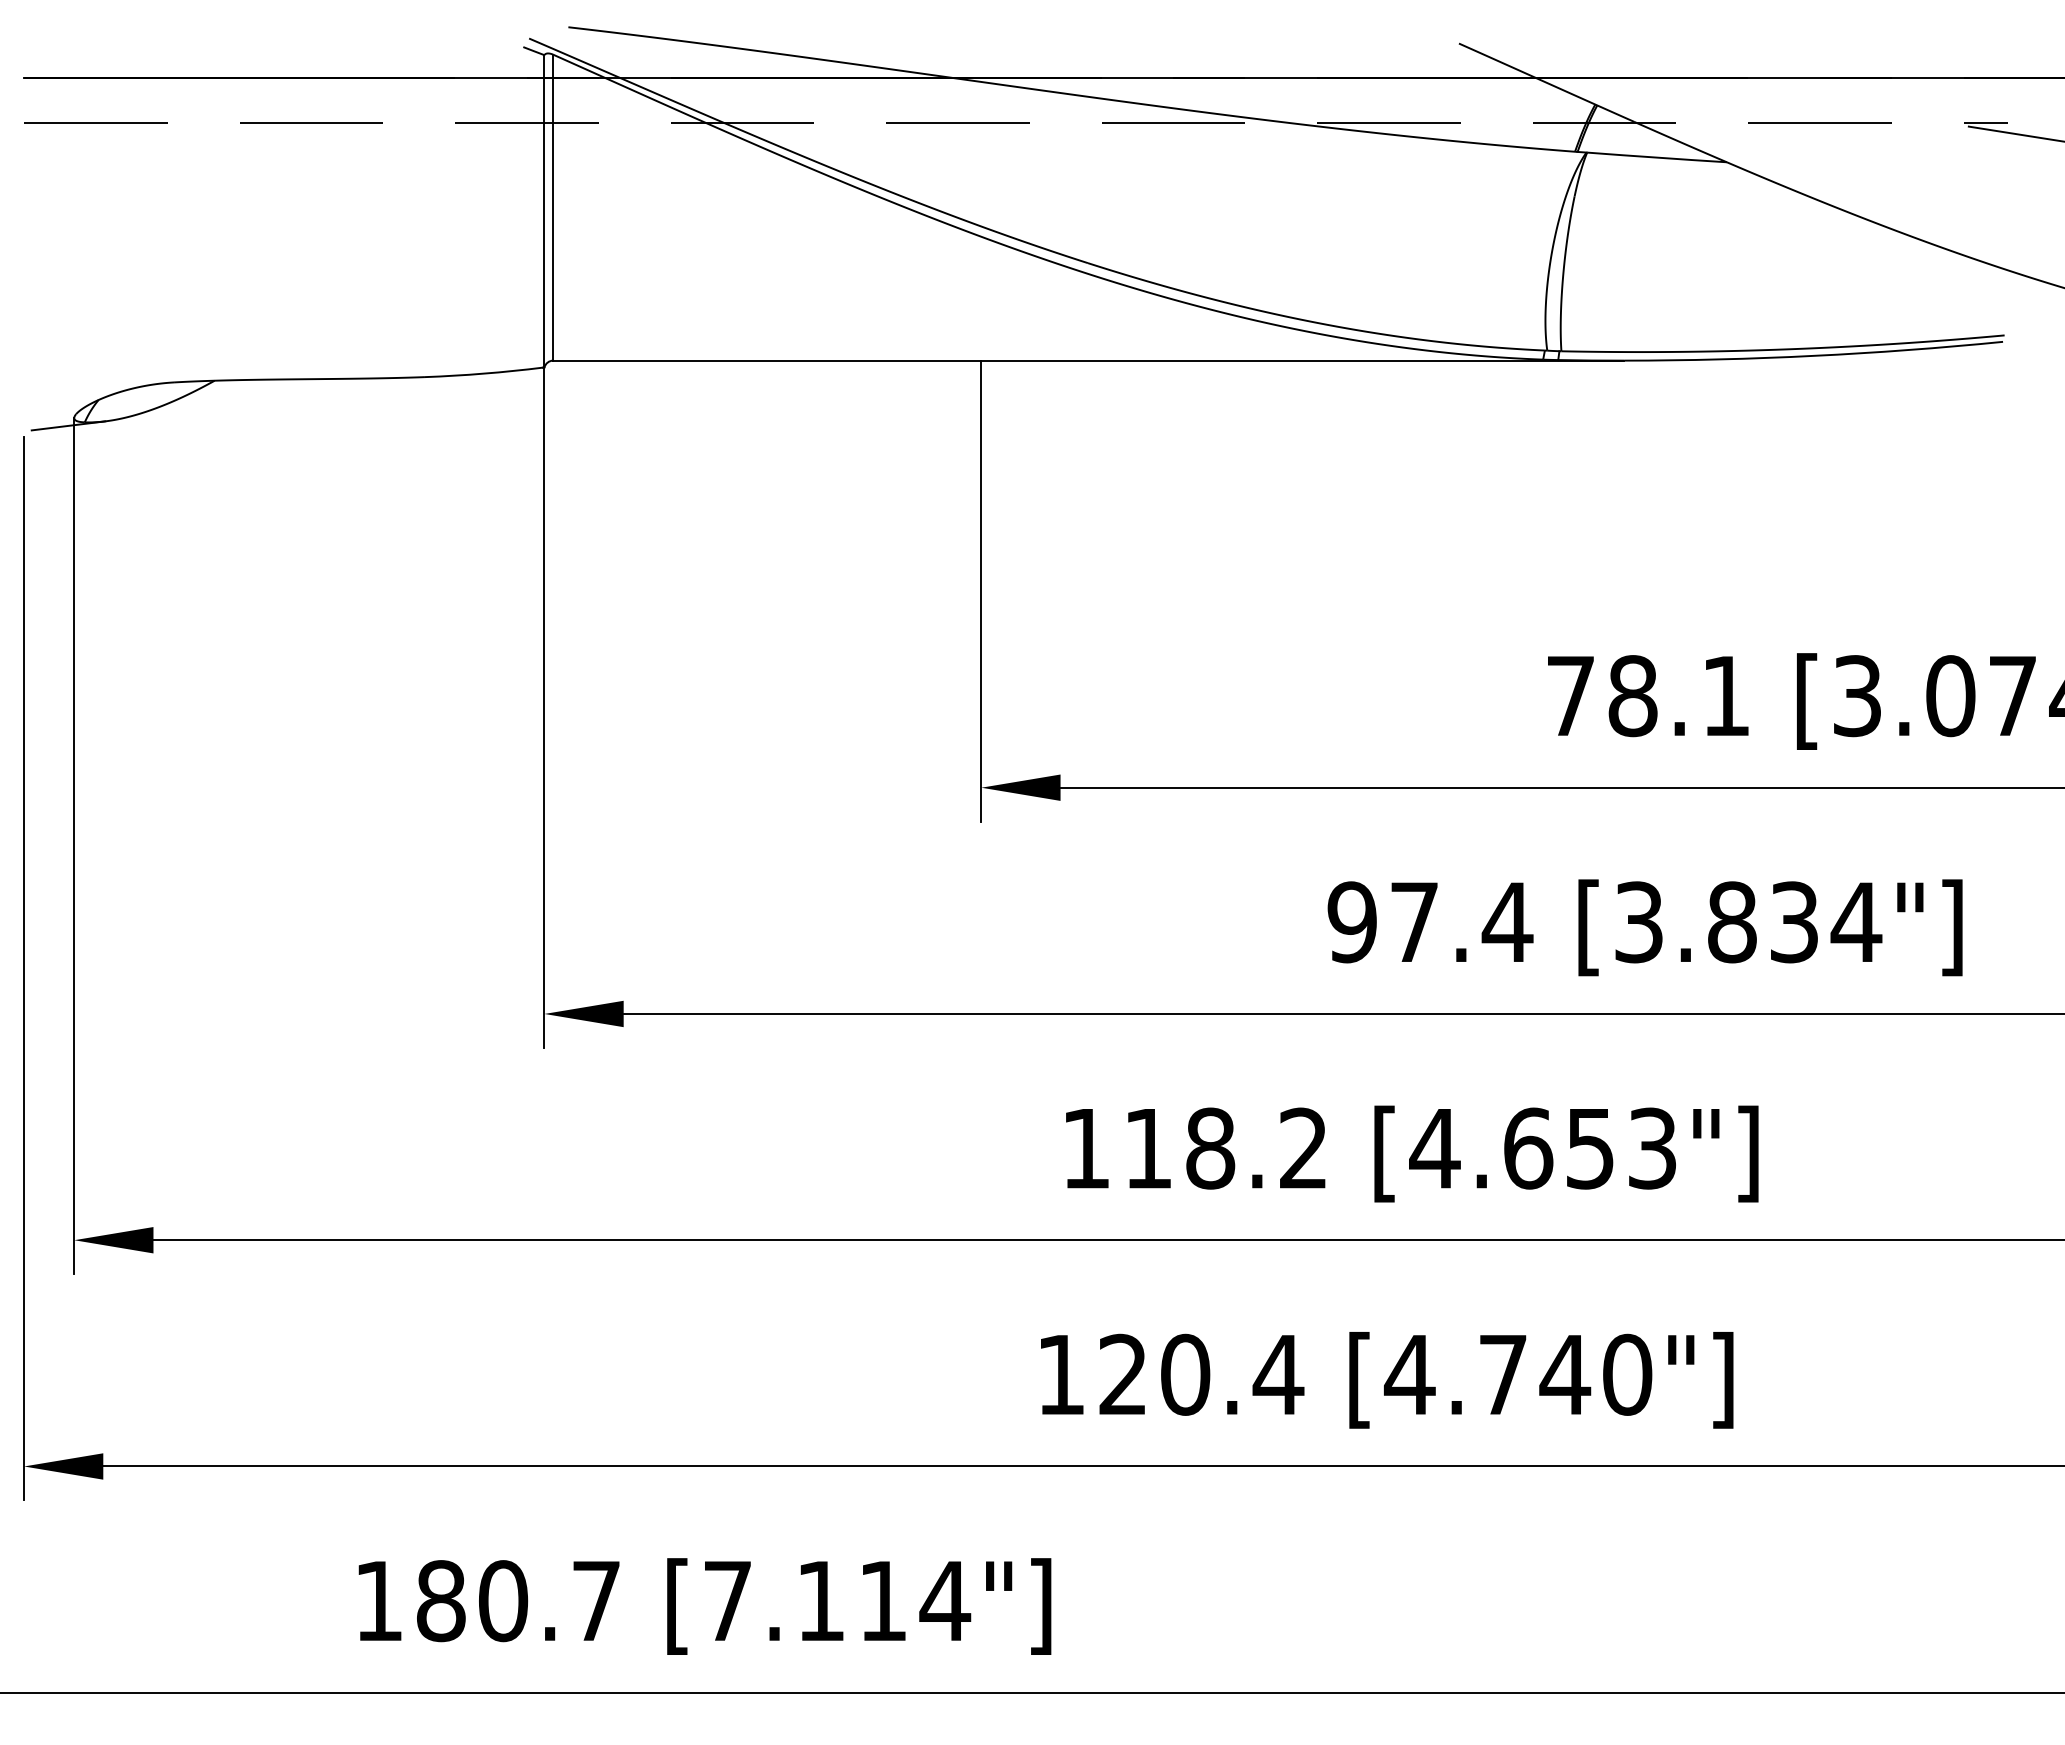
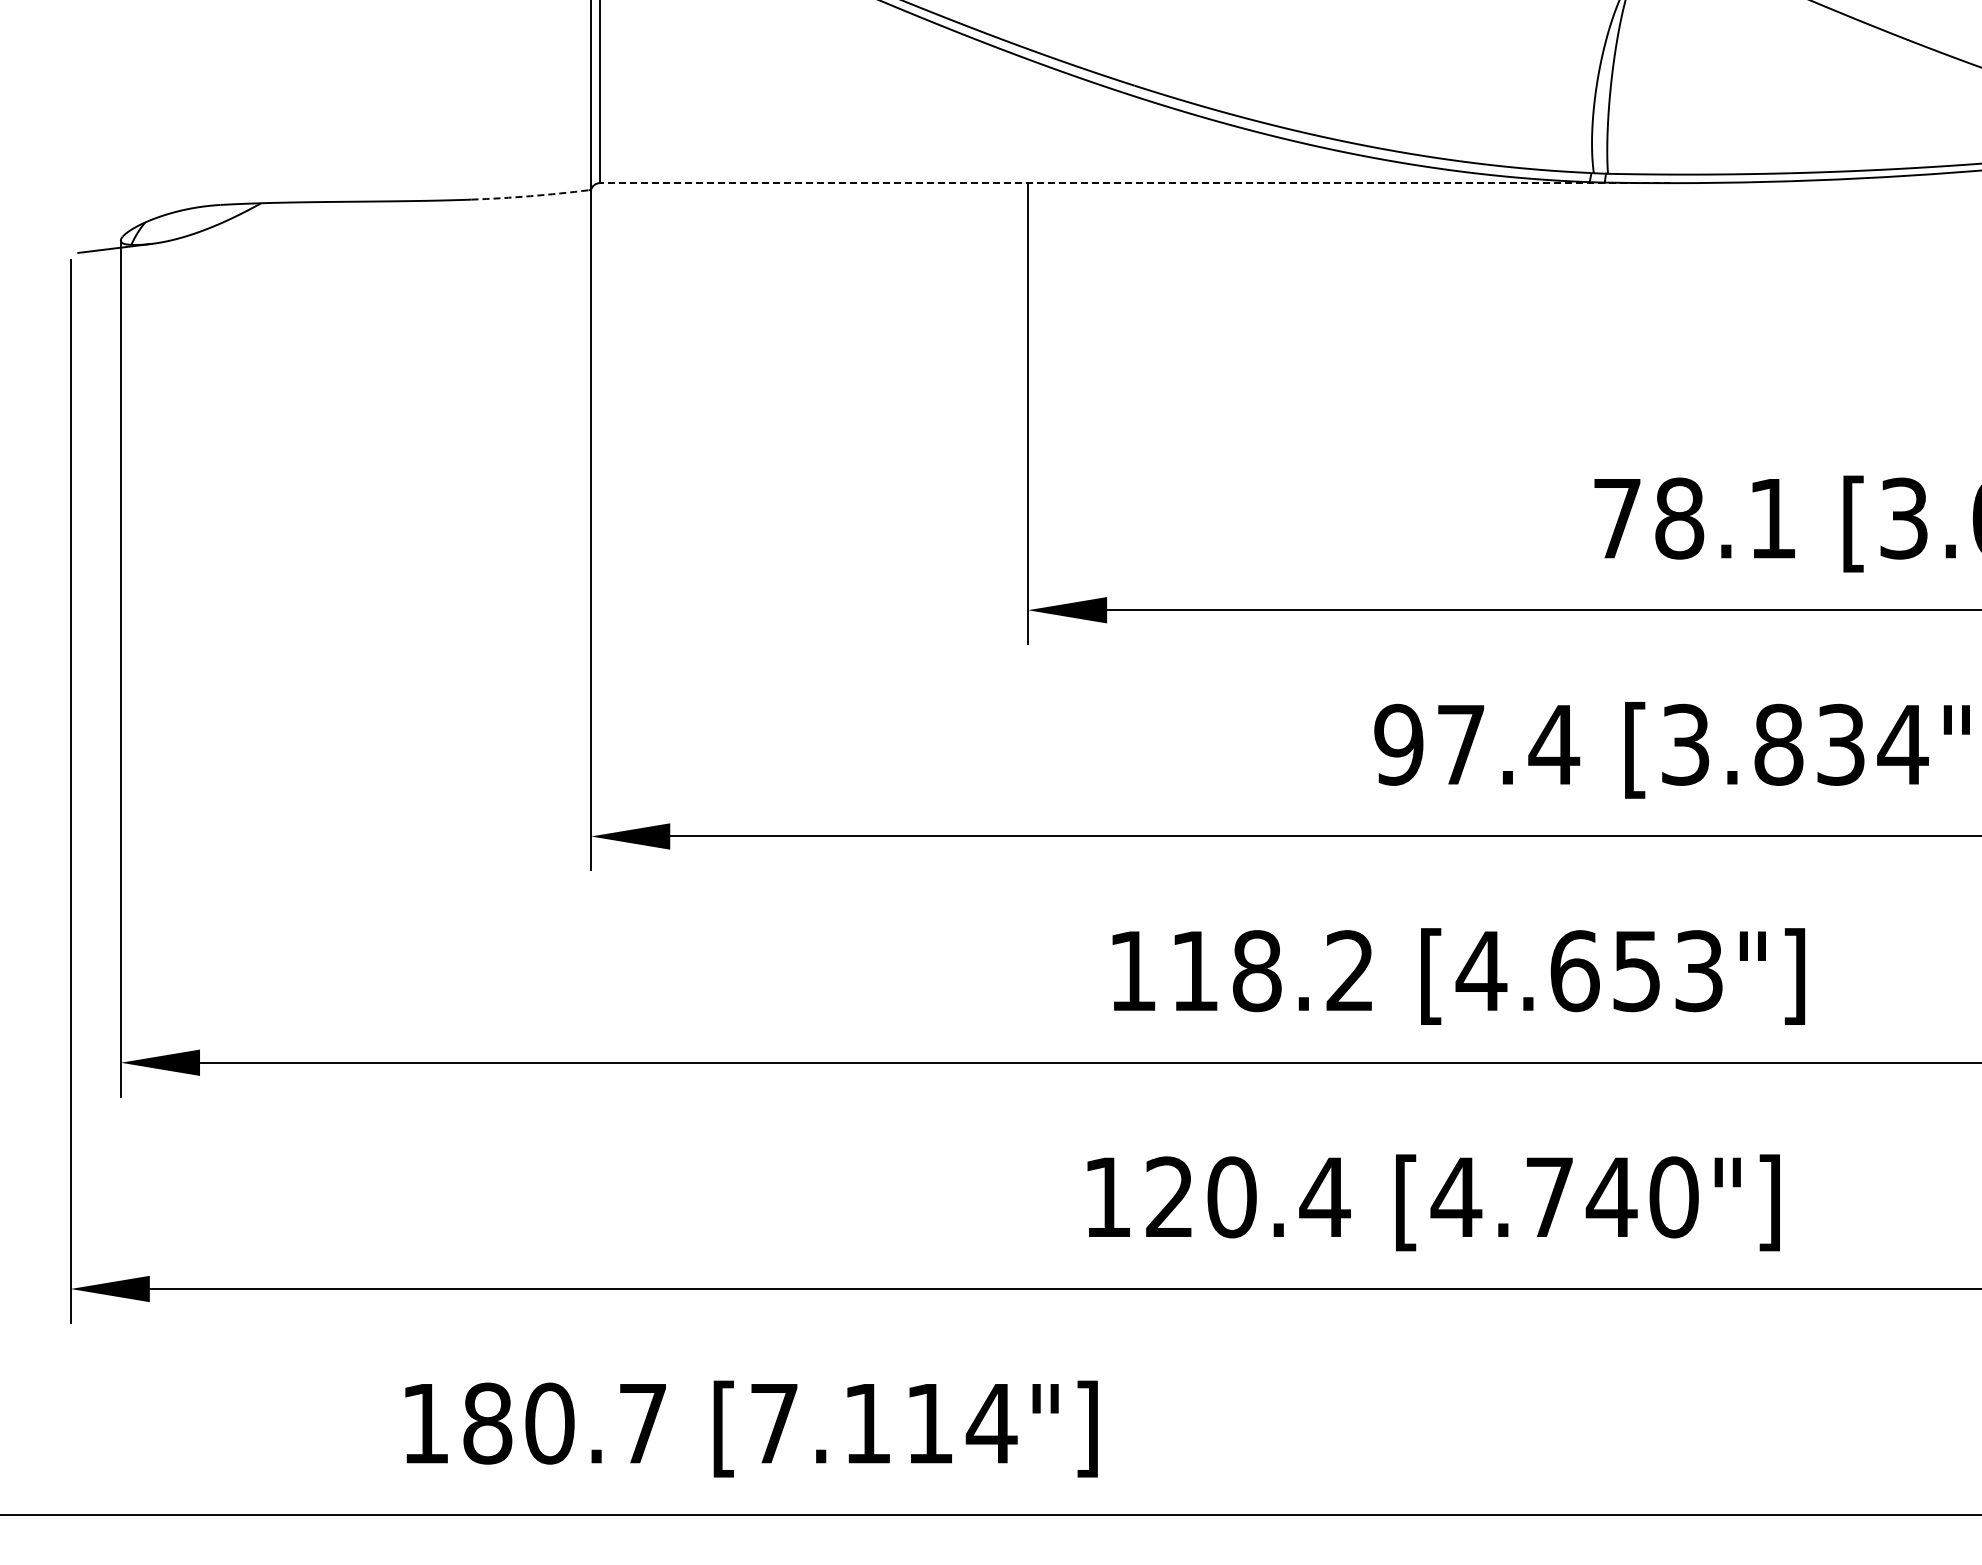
line: (1088, 360) -> (1135, 183), solid -> dashed
arc: (484, 373) -> (531, 196), solid -> dashed

